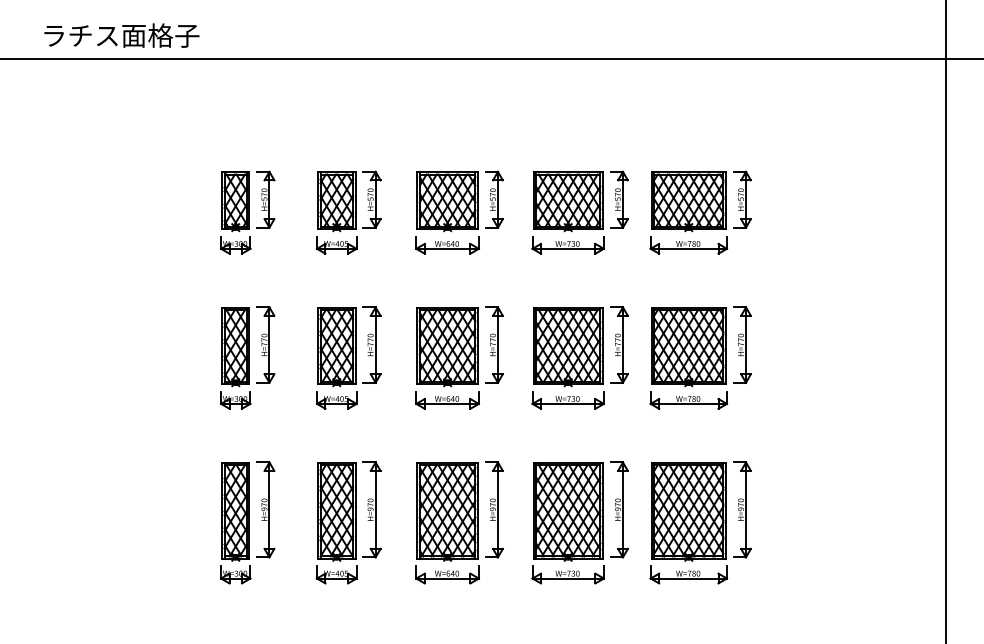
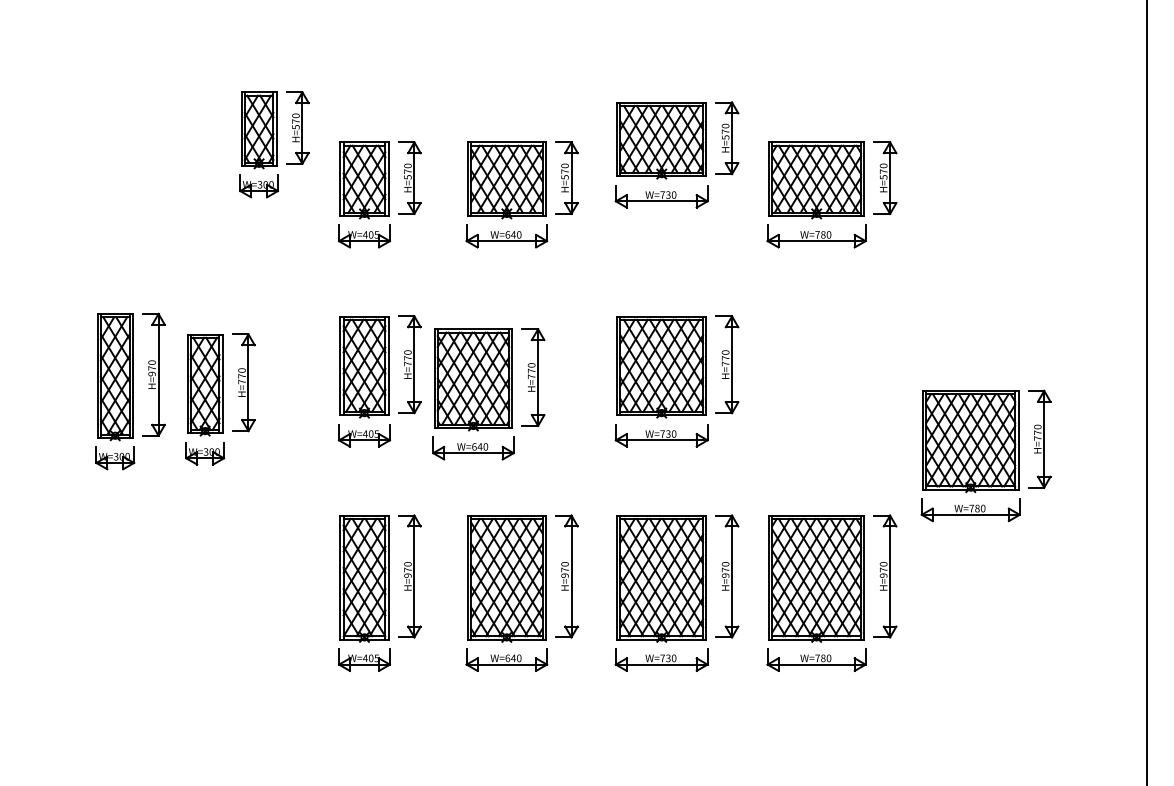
part: (247, 212) -> (274, 144), moved
part: (579, 212) -> (676, 154), moved
part: (247, 357) -> (220, 398), moved
part: (459, 357) -> (488, 393), moved
part: (700, 357) -> (985, 455), moved
part: (247, 522) -> (130, 391), moved

